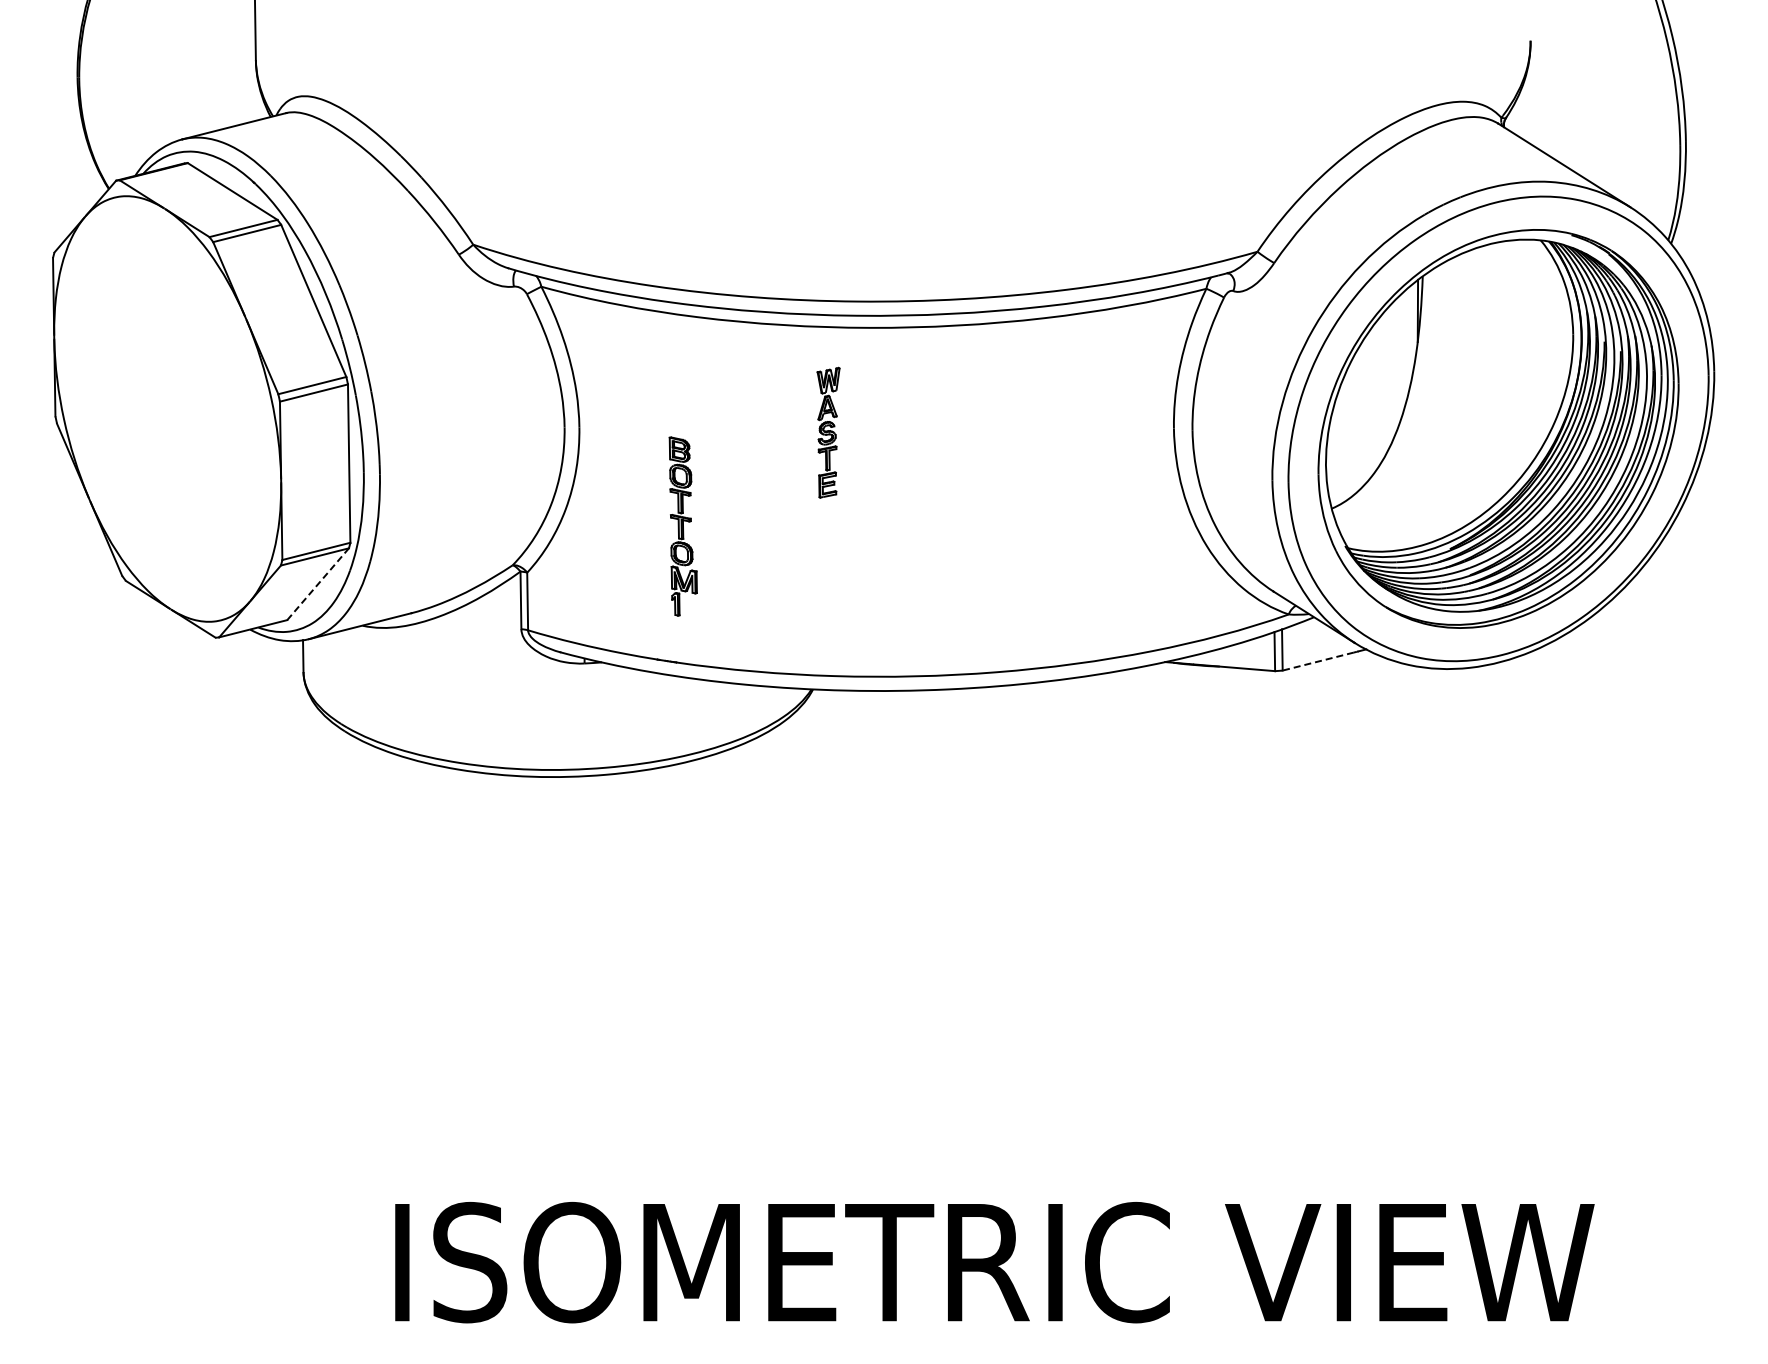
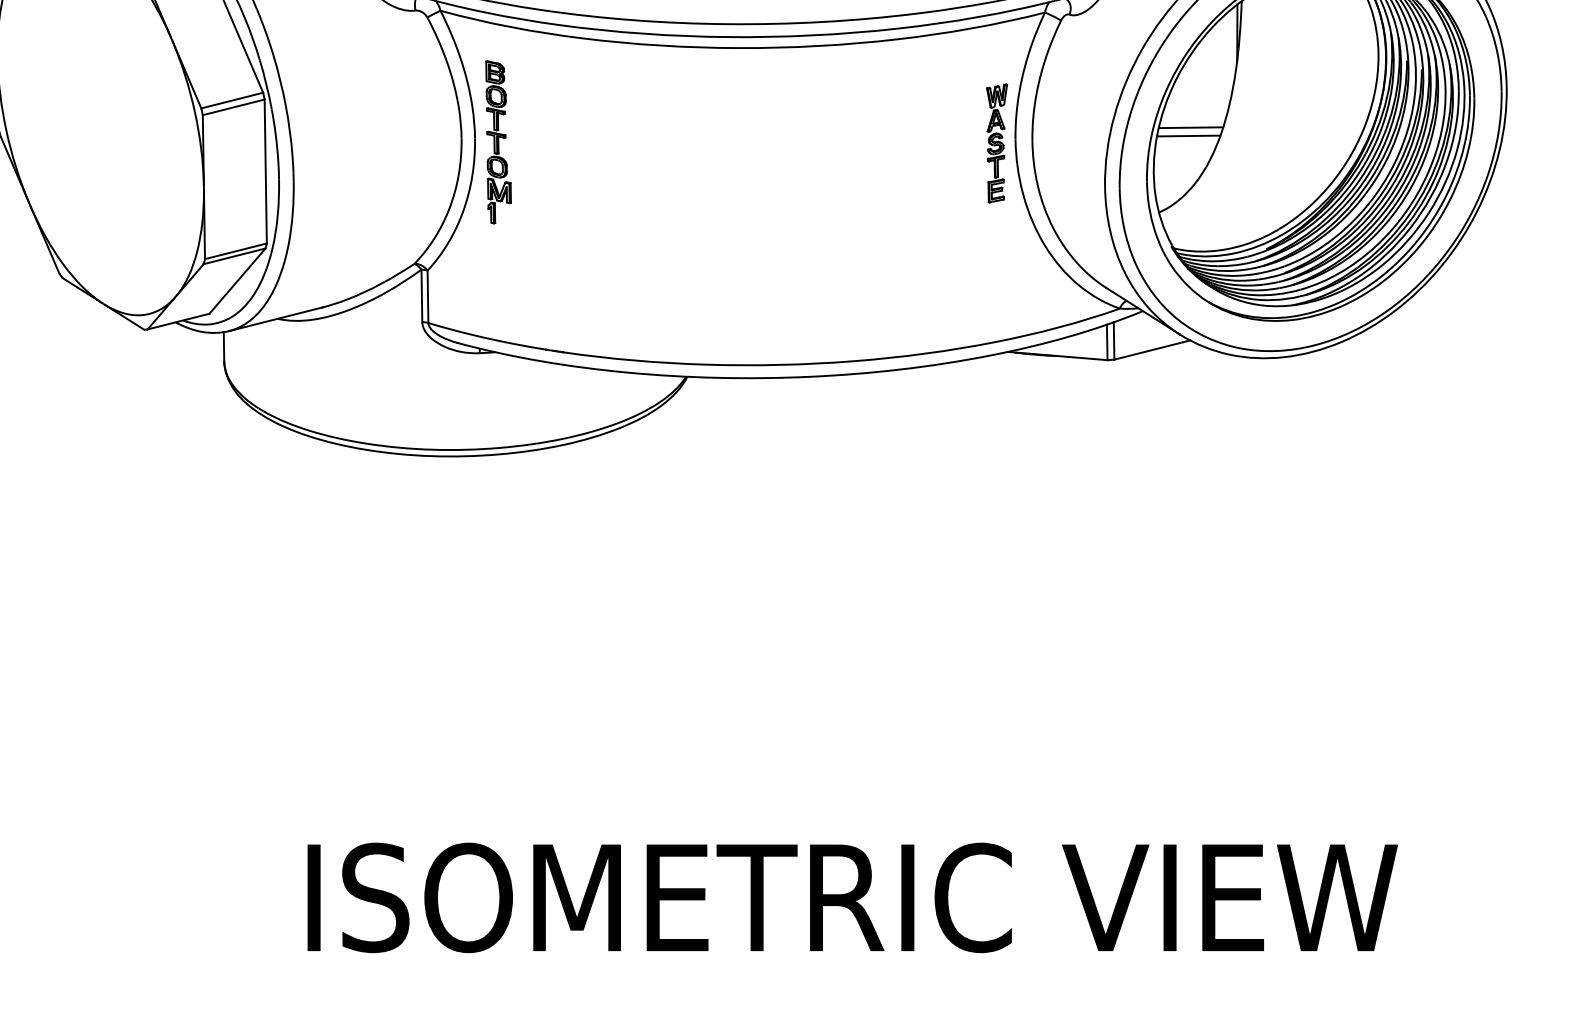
line: (1366, 415) -> (1190, 127), added
line: (1364, 424) -> (1188, 135), added
part: (828, 432) -> (996, 143), moved
part: (682, 526) -> (497, 142), moved
line: (318, 583) -> (237, 280), dashed -> solid
line: (1318, 661) -> (1146, 351), dashed -> solid

